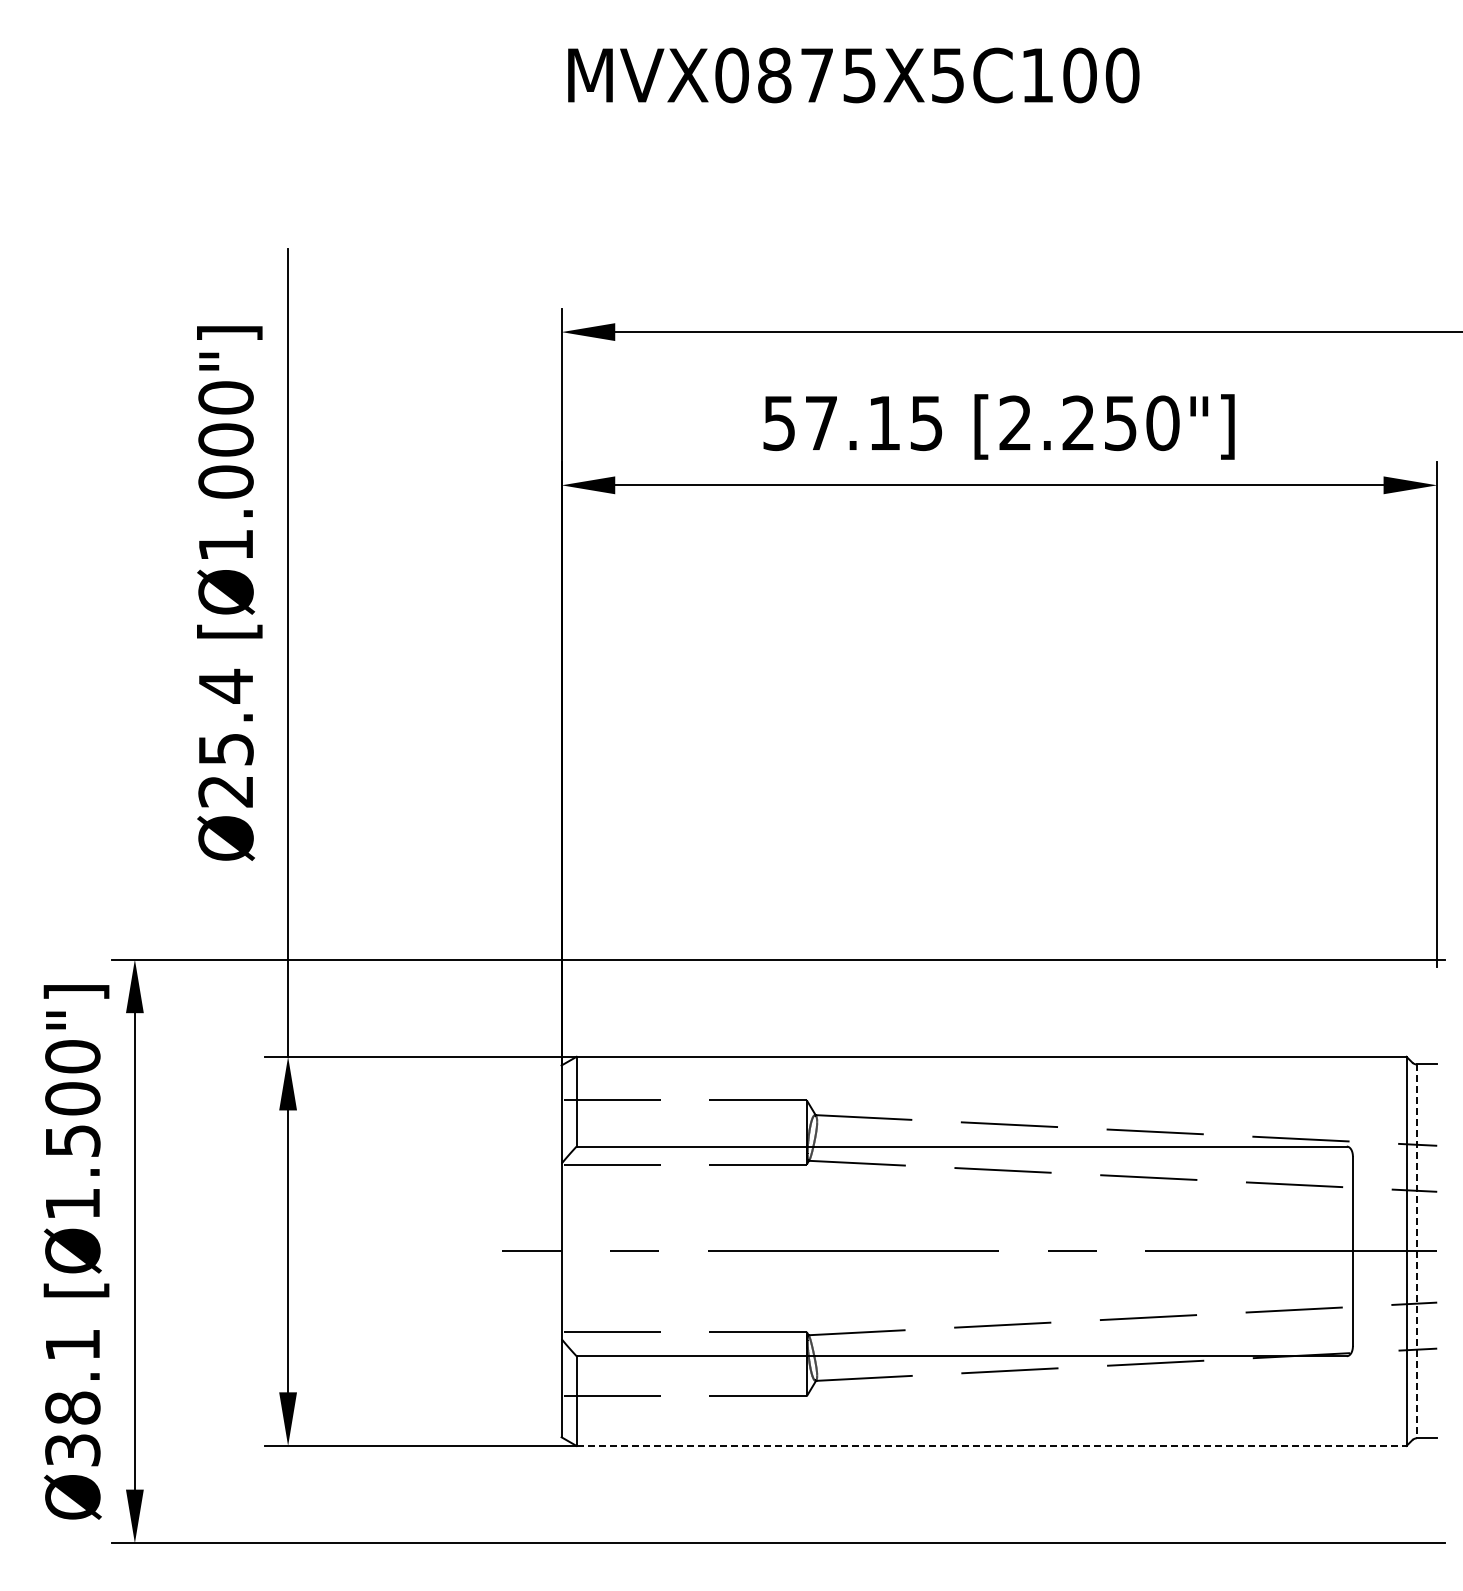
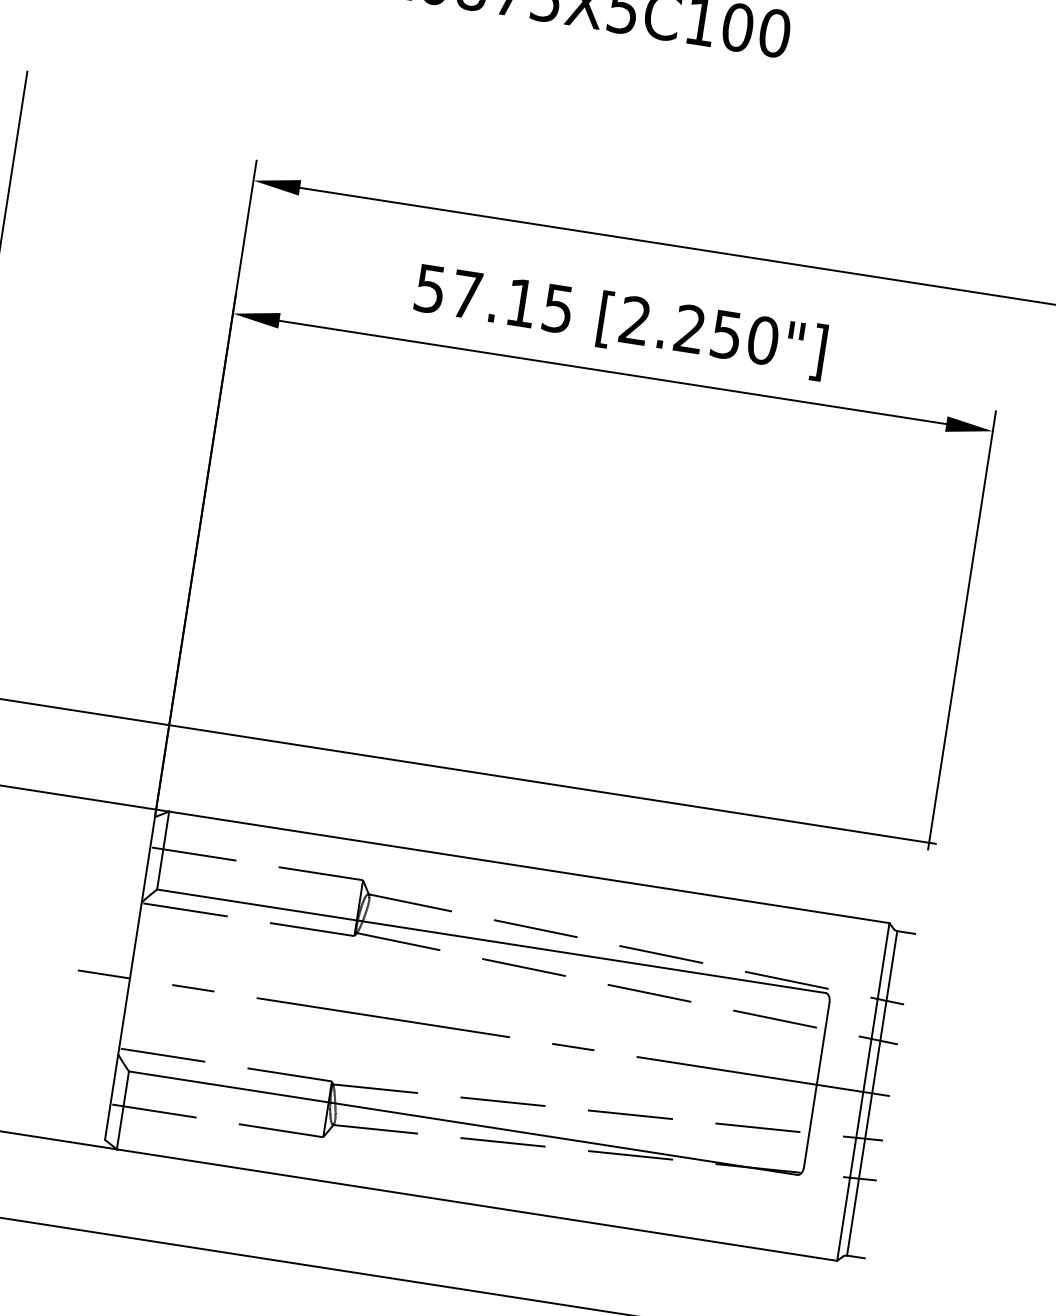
line: (1416, 1251) -> (871, 1093), dashed -> solid
line: (991, 1445) -> (477, 1204), dashed -> solid

